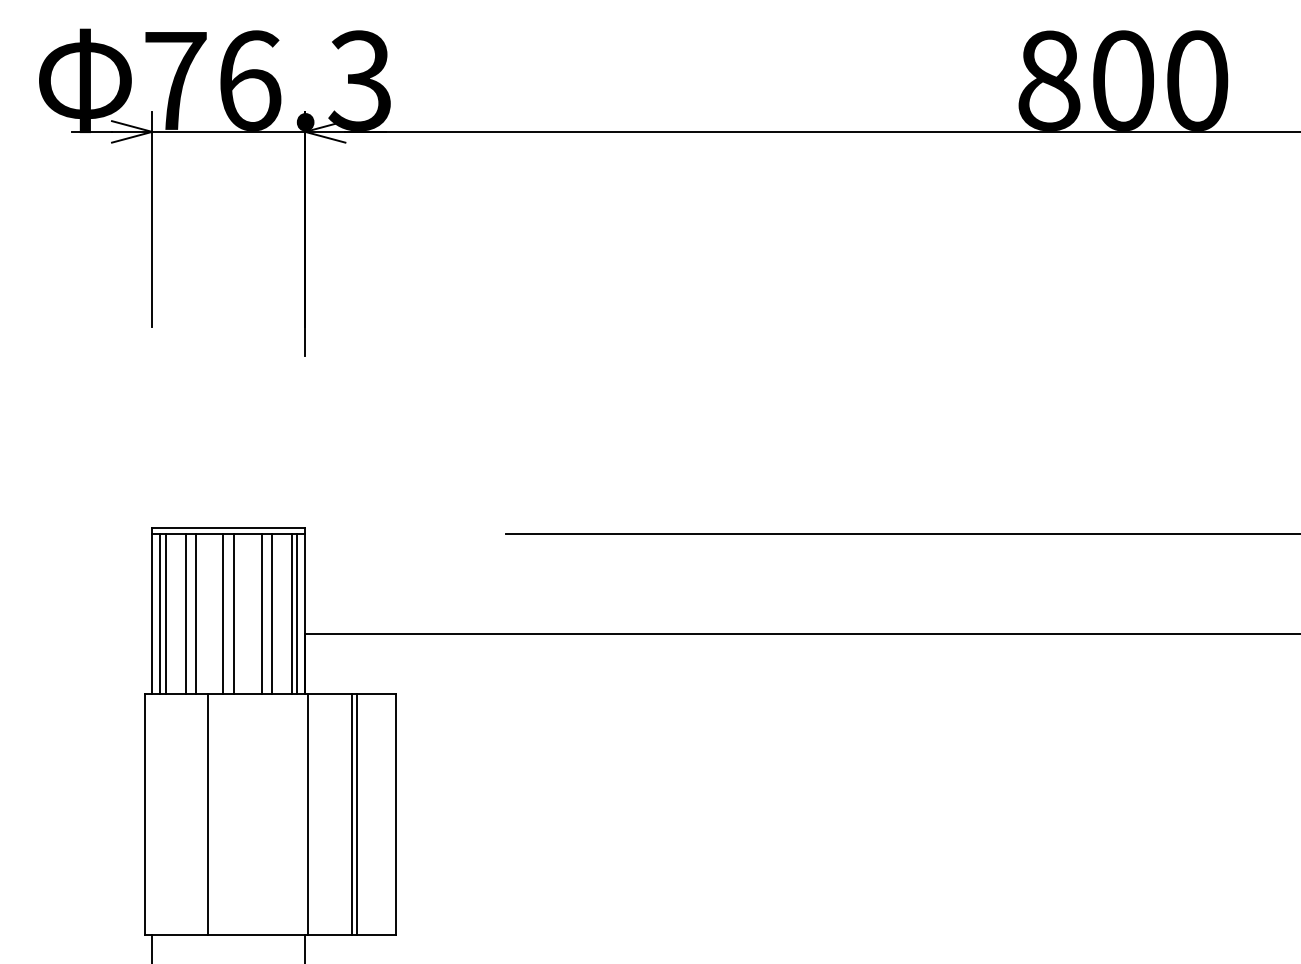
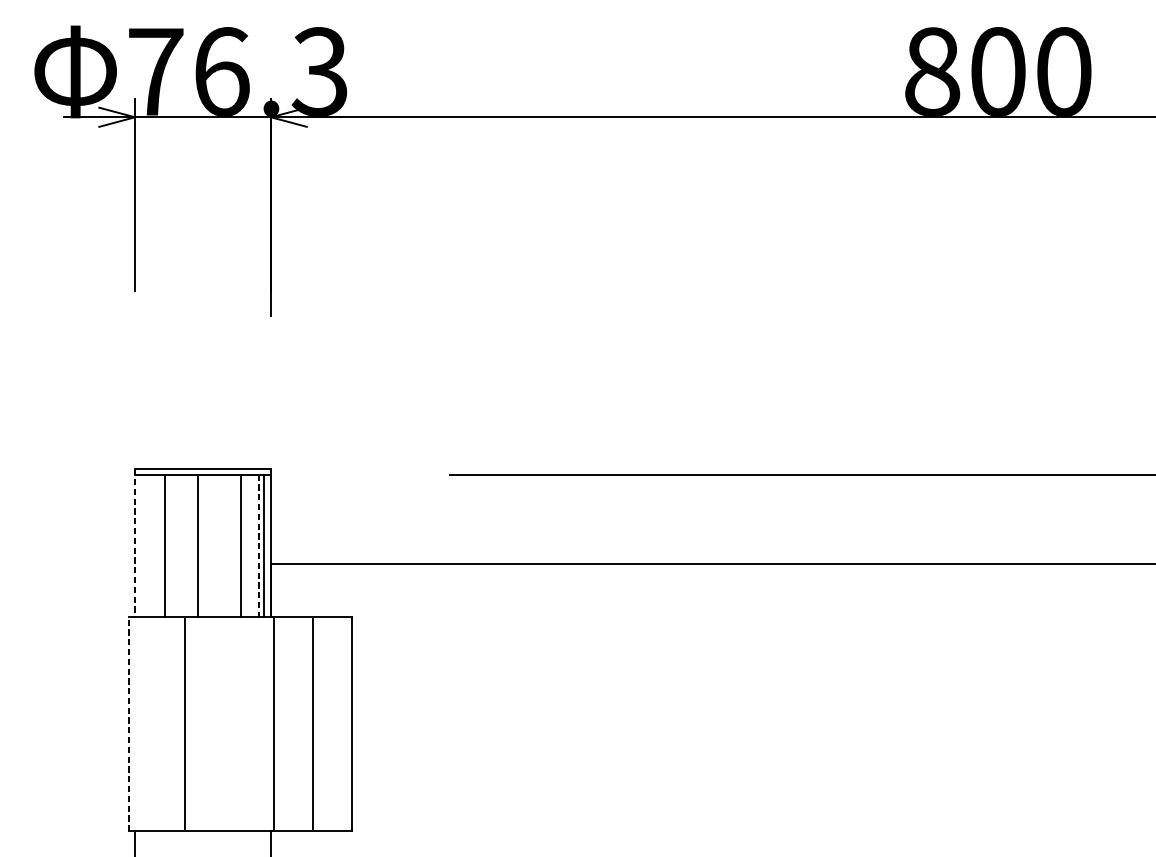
line: (152, 611) -> (135, 543), solid -> dashed
line: (159, 613) -> (141, 545), removed
line: (165, 613) -> (146, 545), removed
line: (195, 613) -> (173, 545), removed
line: (234, 613) -> (208, 545), removed
line: (261, 613) -> (232, 545), removed
line: (291, 614) -> (258, 546), solid -> dashed
line: (145, 814) -> (129, 724), solid -> dashed
line: (357, 814) -> (317, 724), removed

